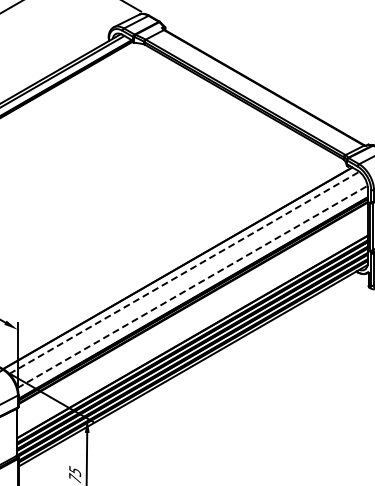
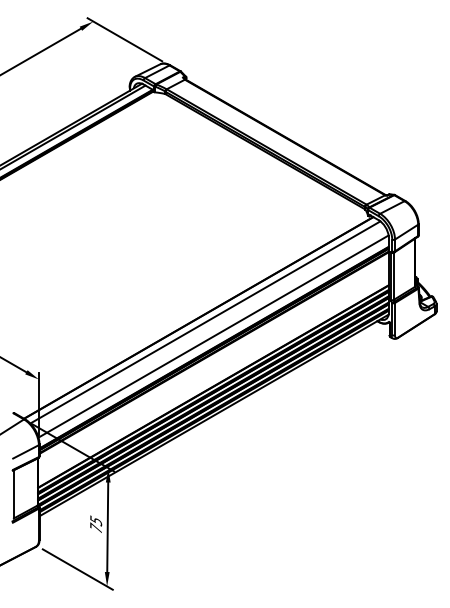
line: (184, 272) -> (205, 322), dashed -> solid
line: (193, 286) -> (214, 336), dashed -> solid

